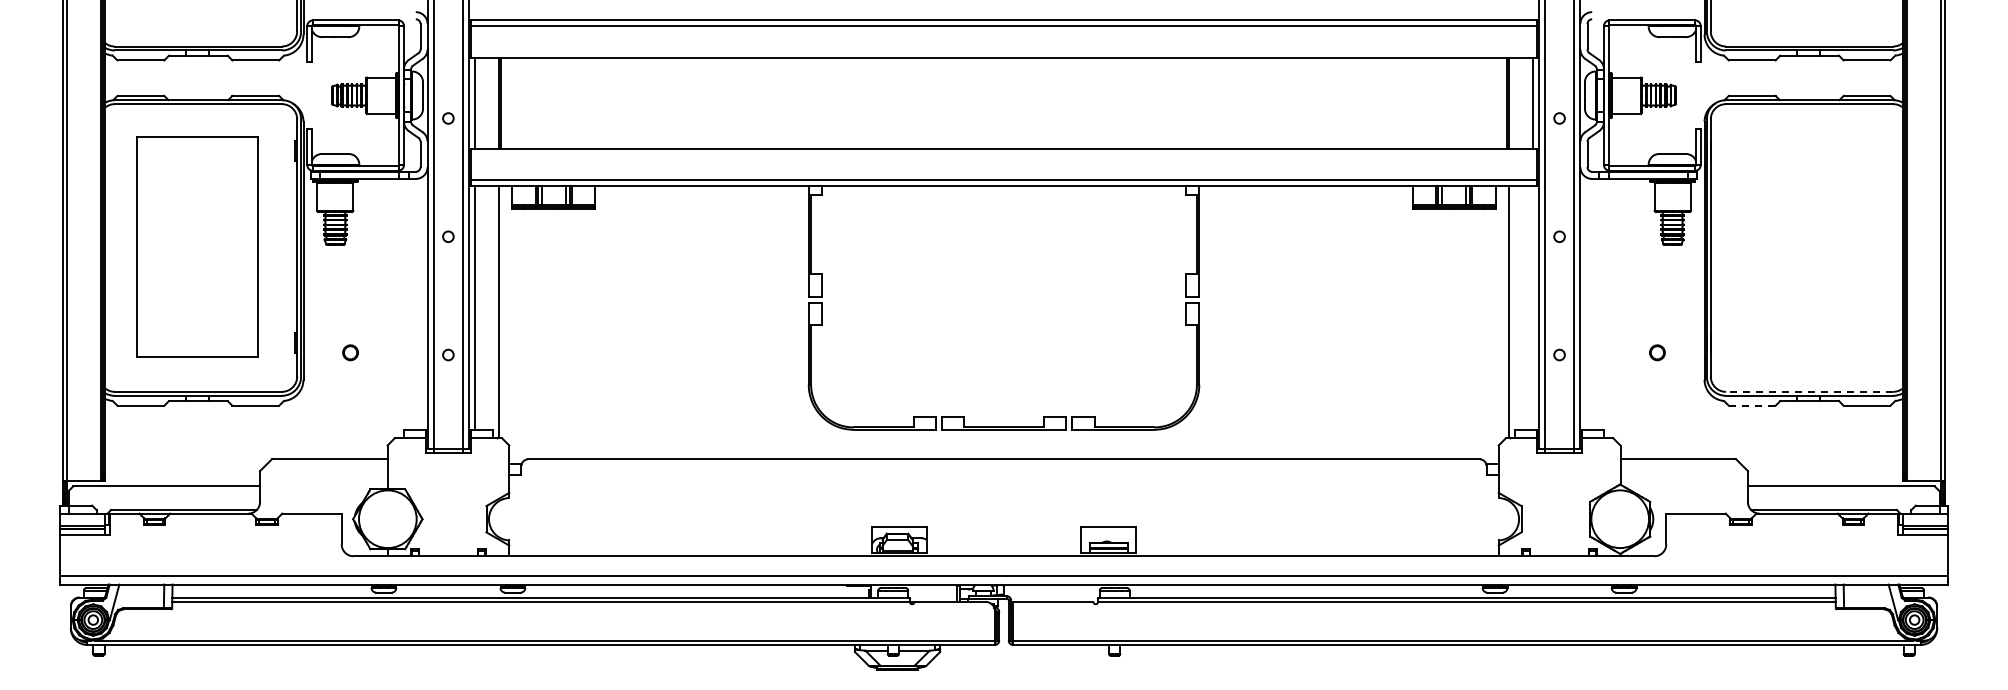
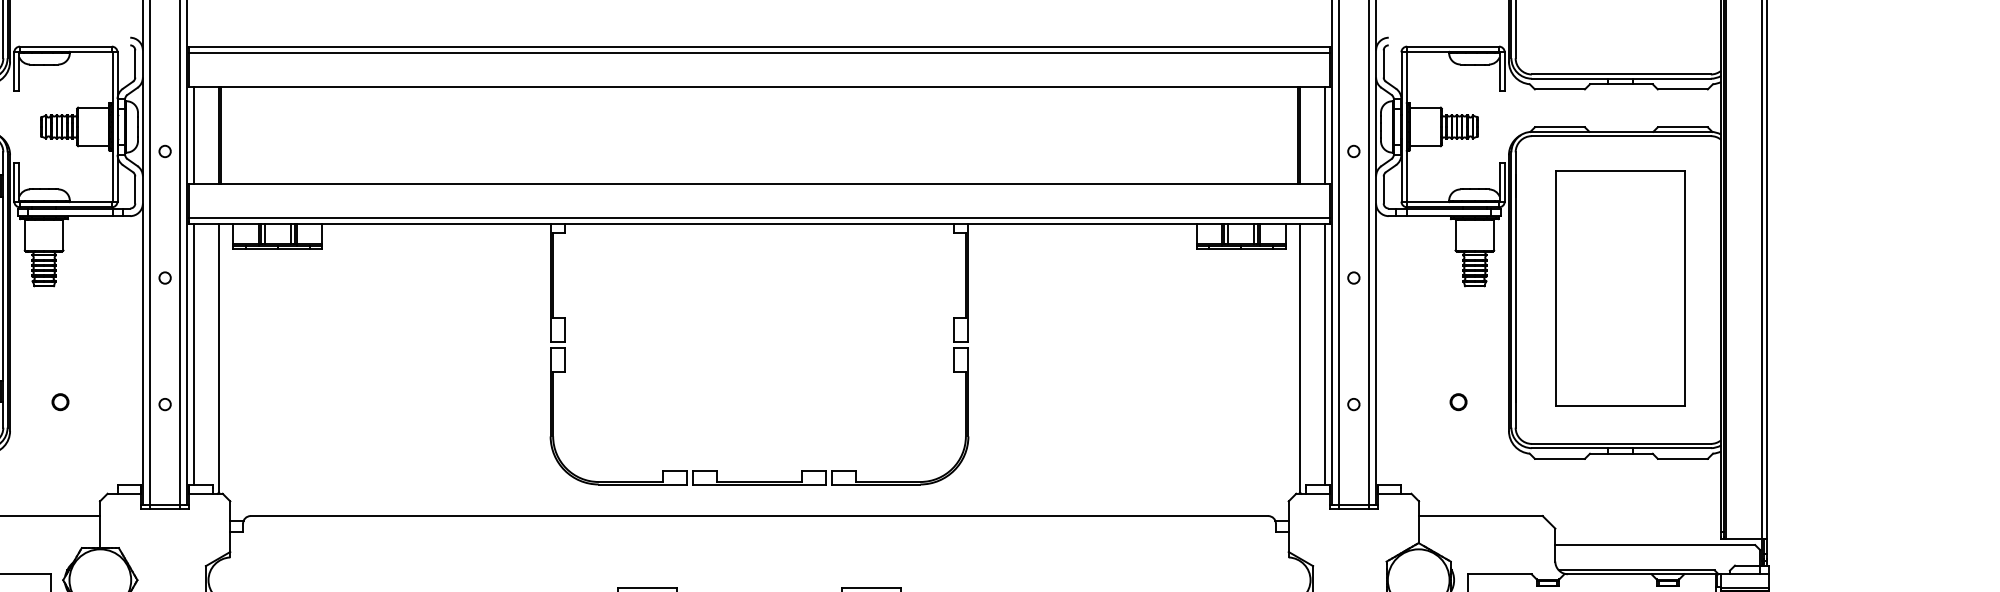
part: (1808, 246) -> (1620, 288), added
line: (1532, 308) -> (1324, 354), added
line: (1809, 391) -> (1621, 443), dashed -> solid
line: (1752, 405) -> (1560, 458), dashed -> solid

